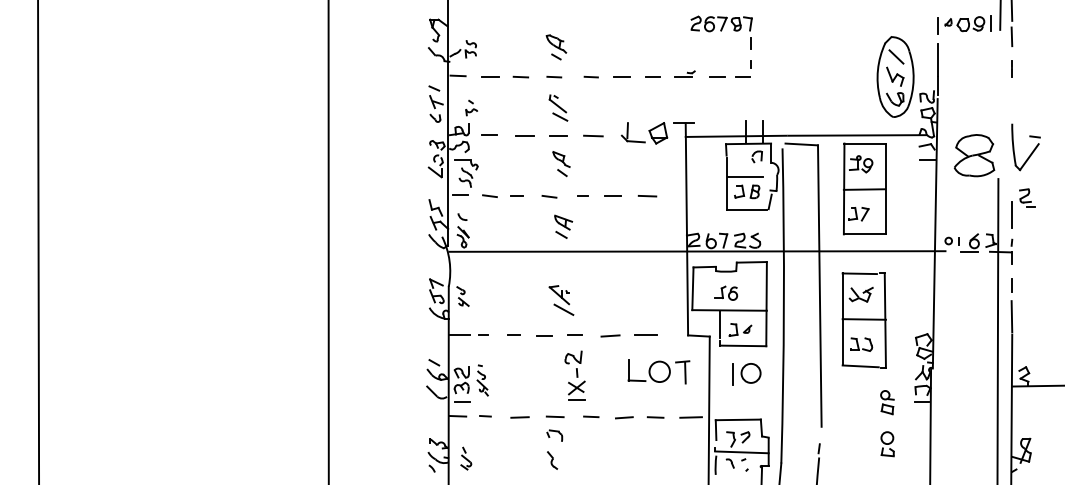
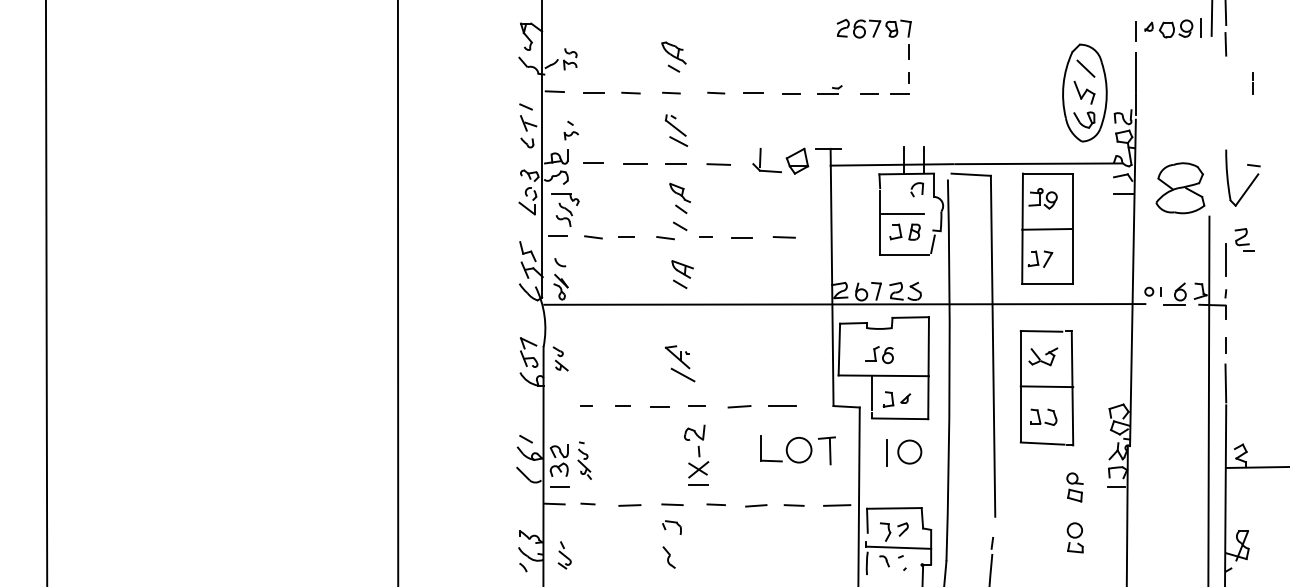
line: (1011, 69) -> (1252, 83), moved
line: (561, 187) -> (680, 226), added
line: (460, 335) -> (557, 406), removed

